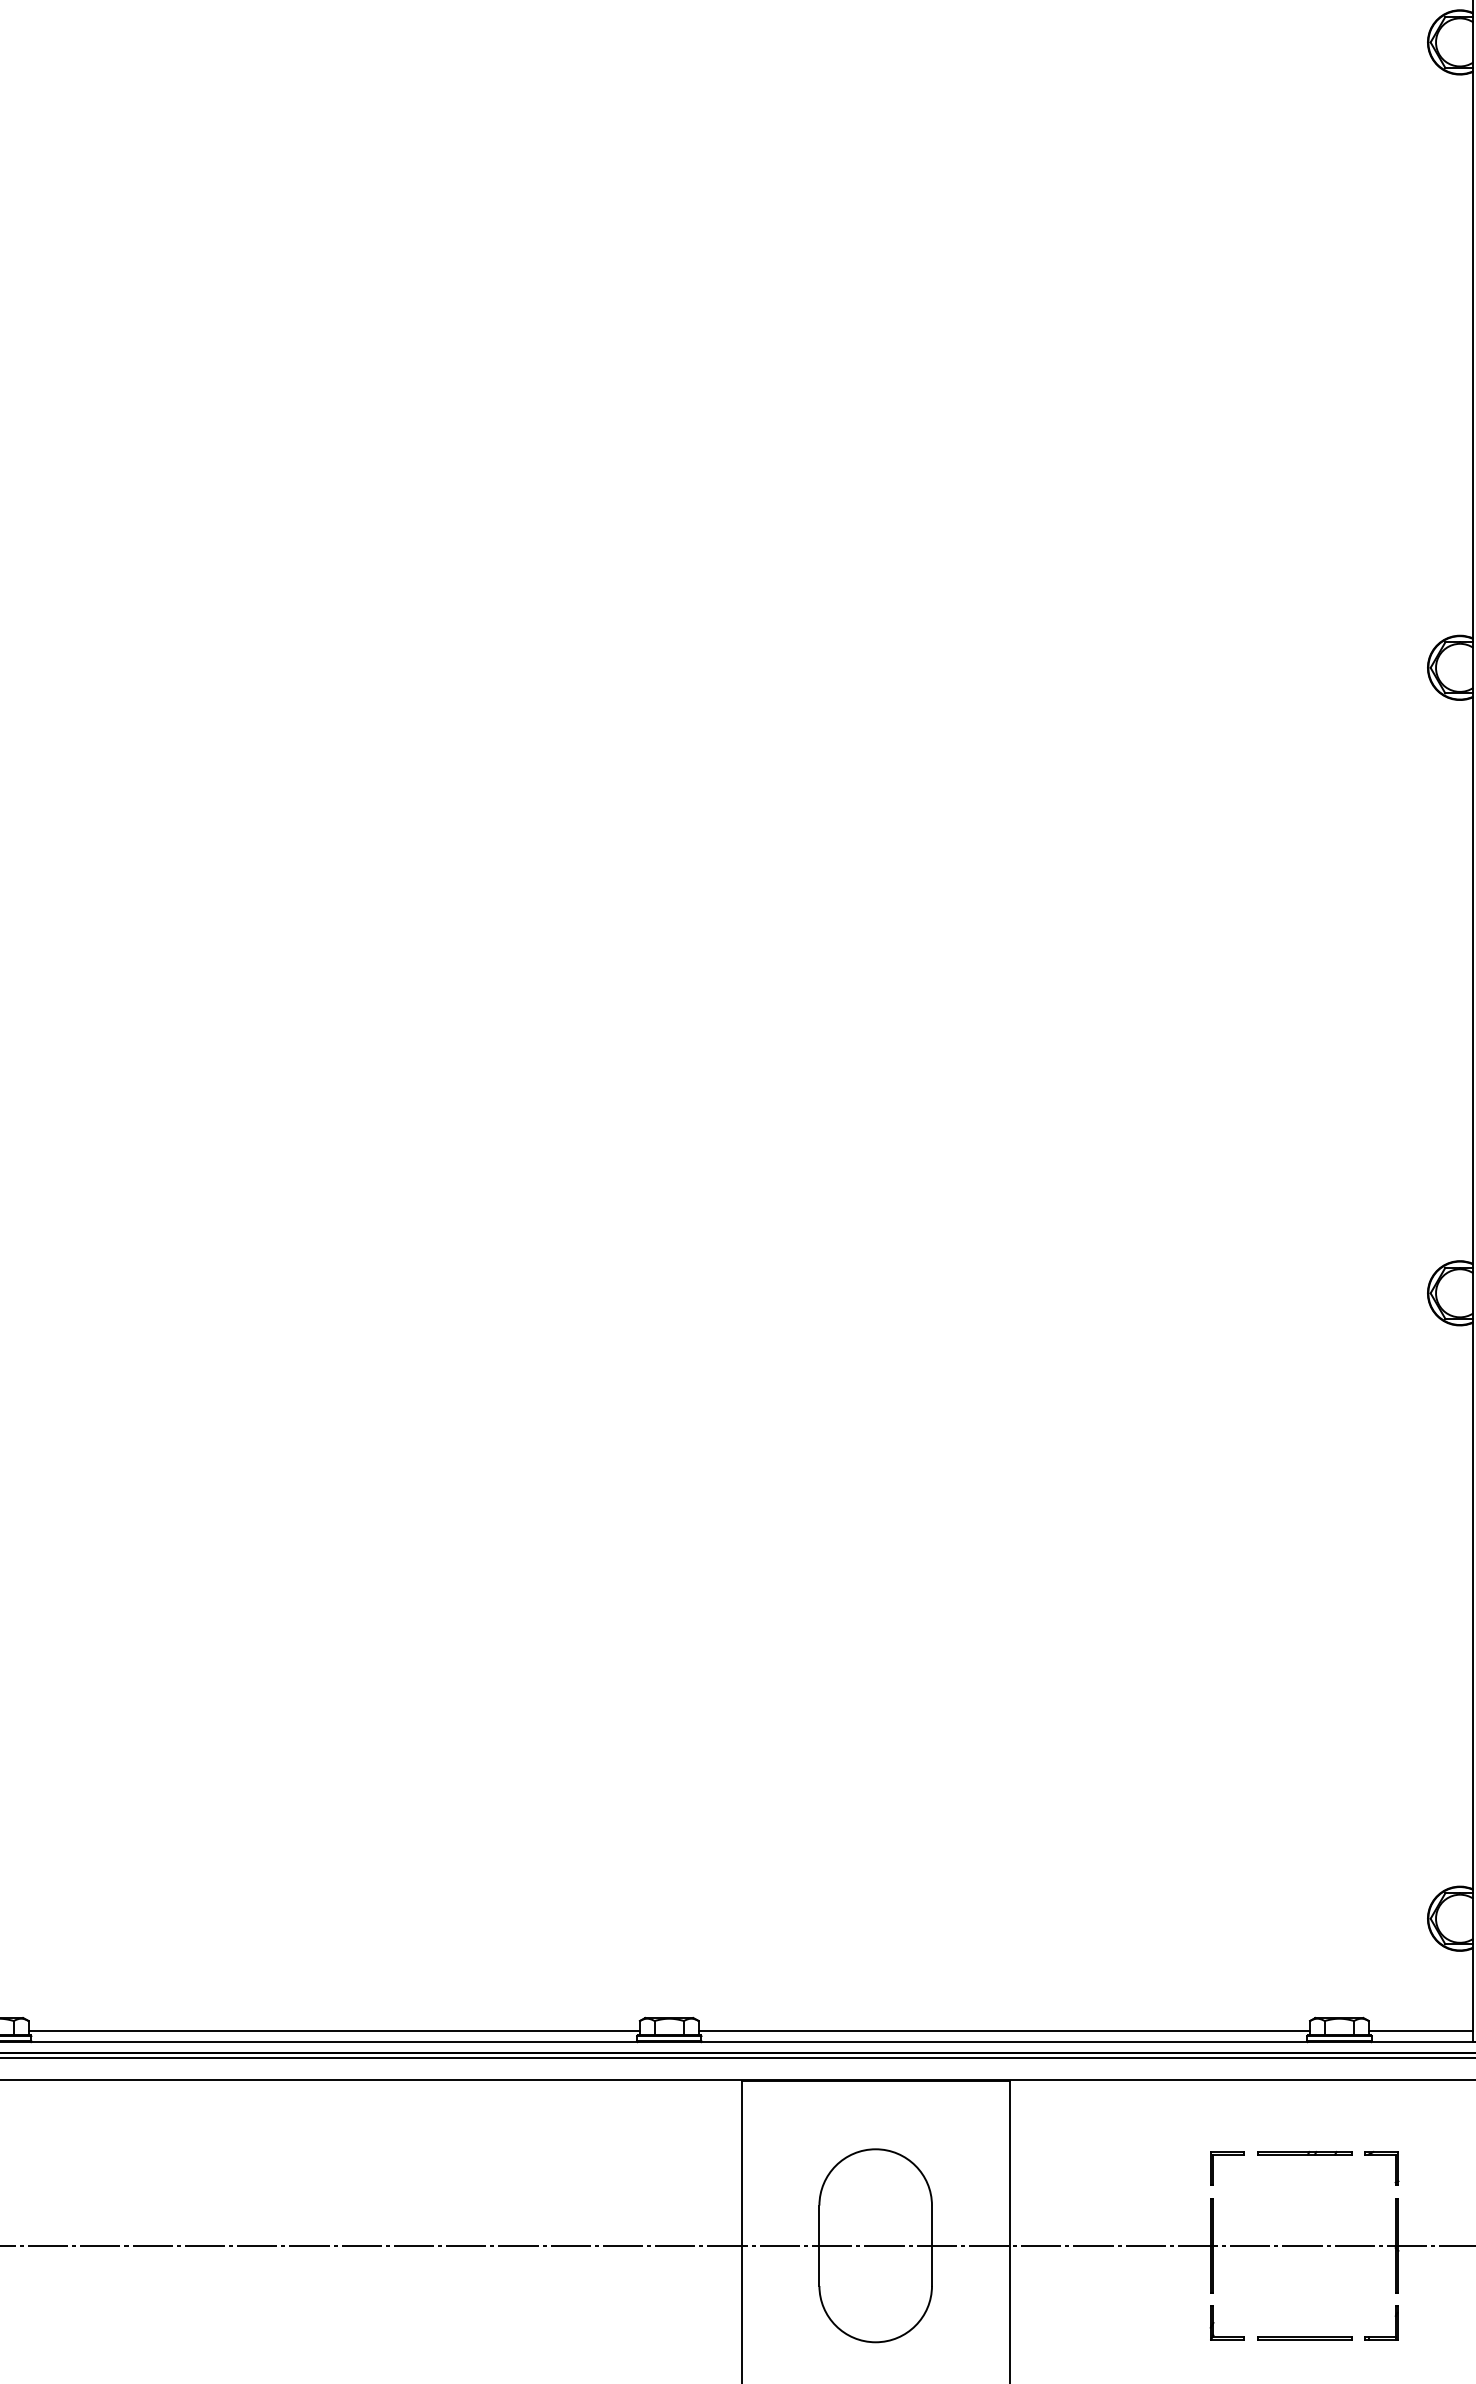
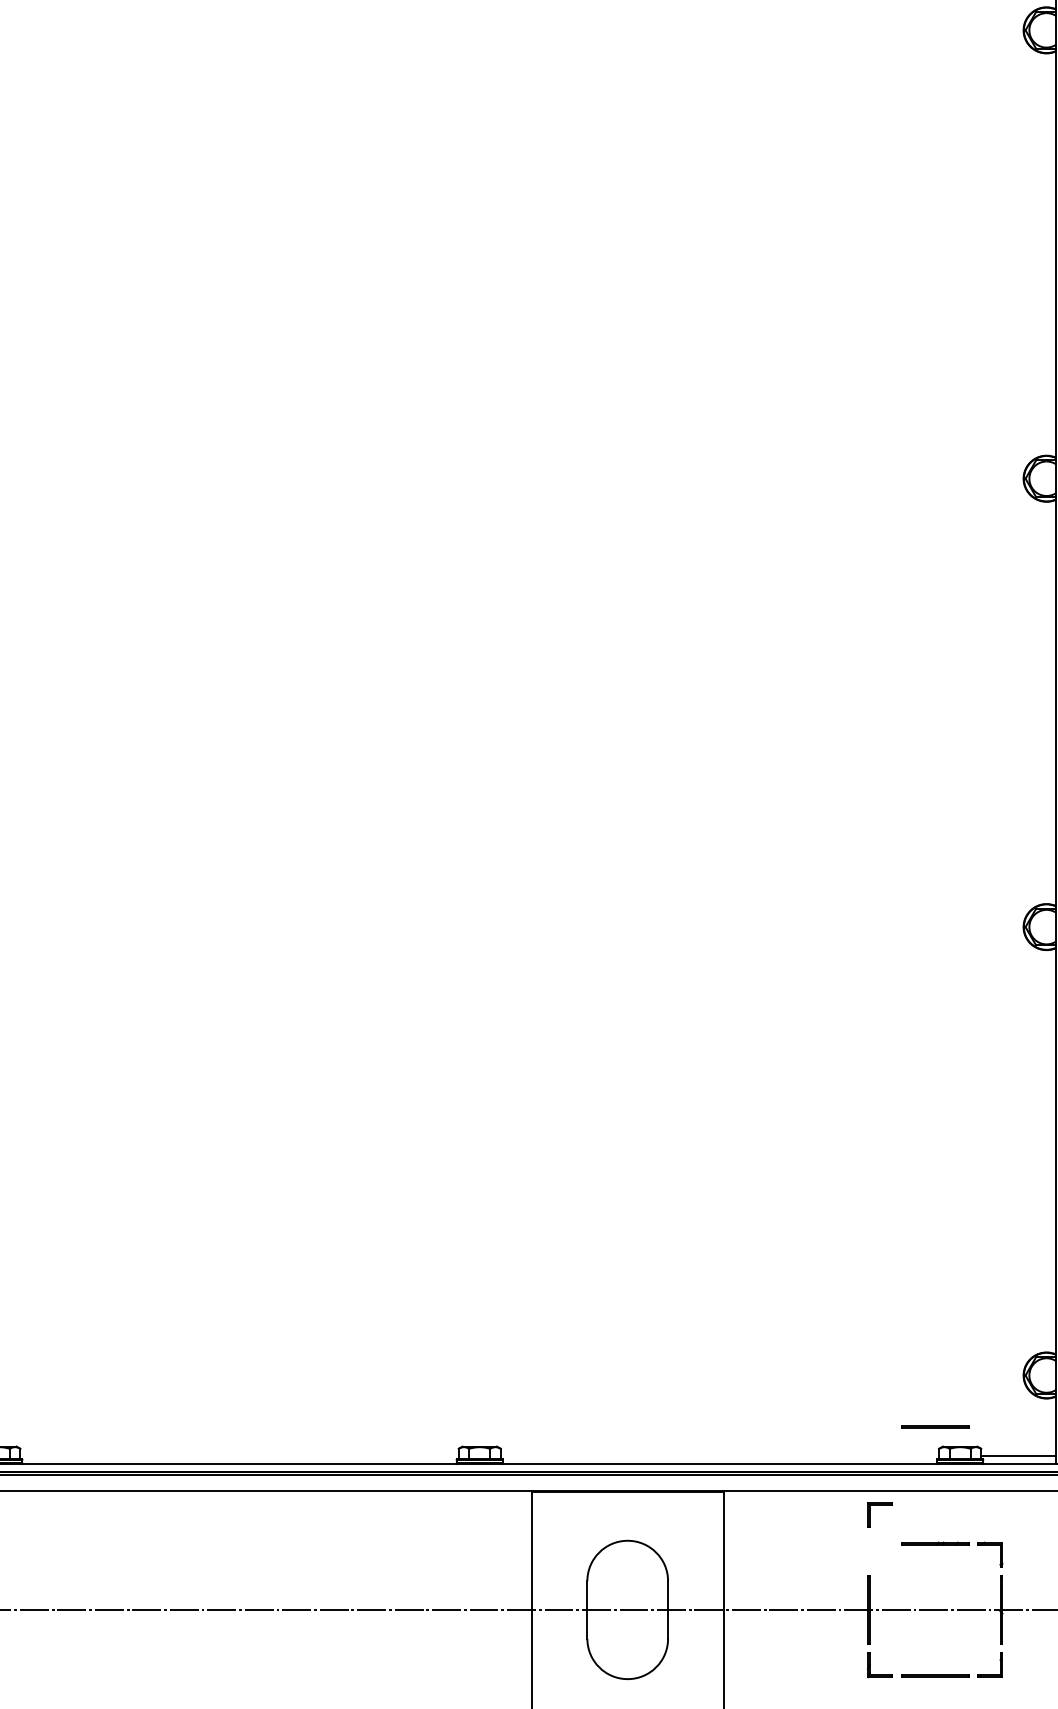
line: (1304, 1989) -> (935, 1426), added
line: (333, 2031) -> (239, 1456), removed
line: (1004, 2031) -> (720, 1456), removed
part: (1227, 2155) -> (879, 1505), moved

